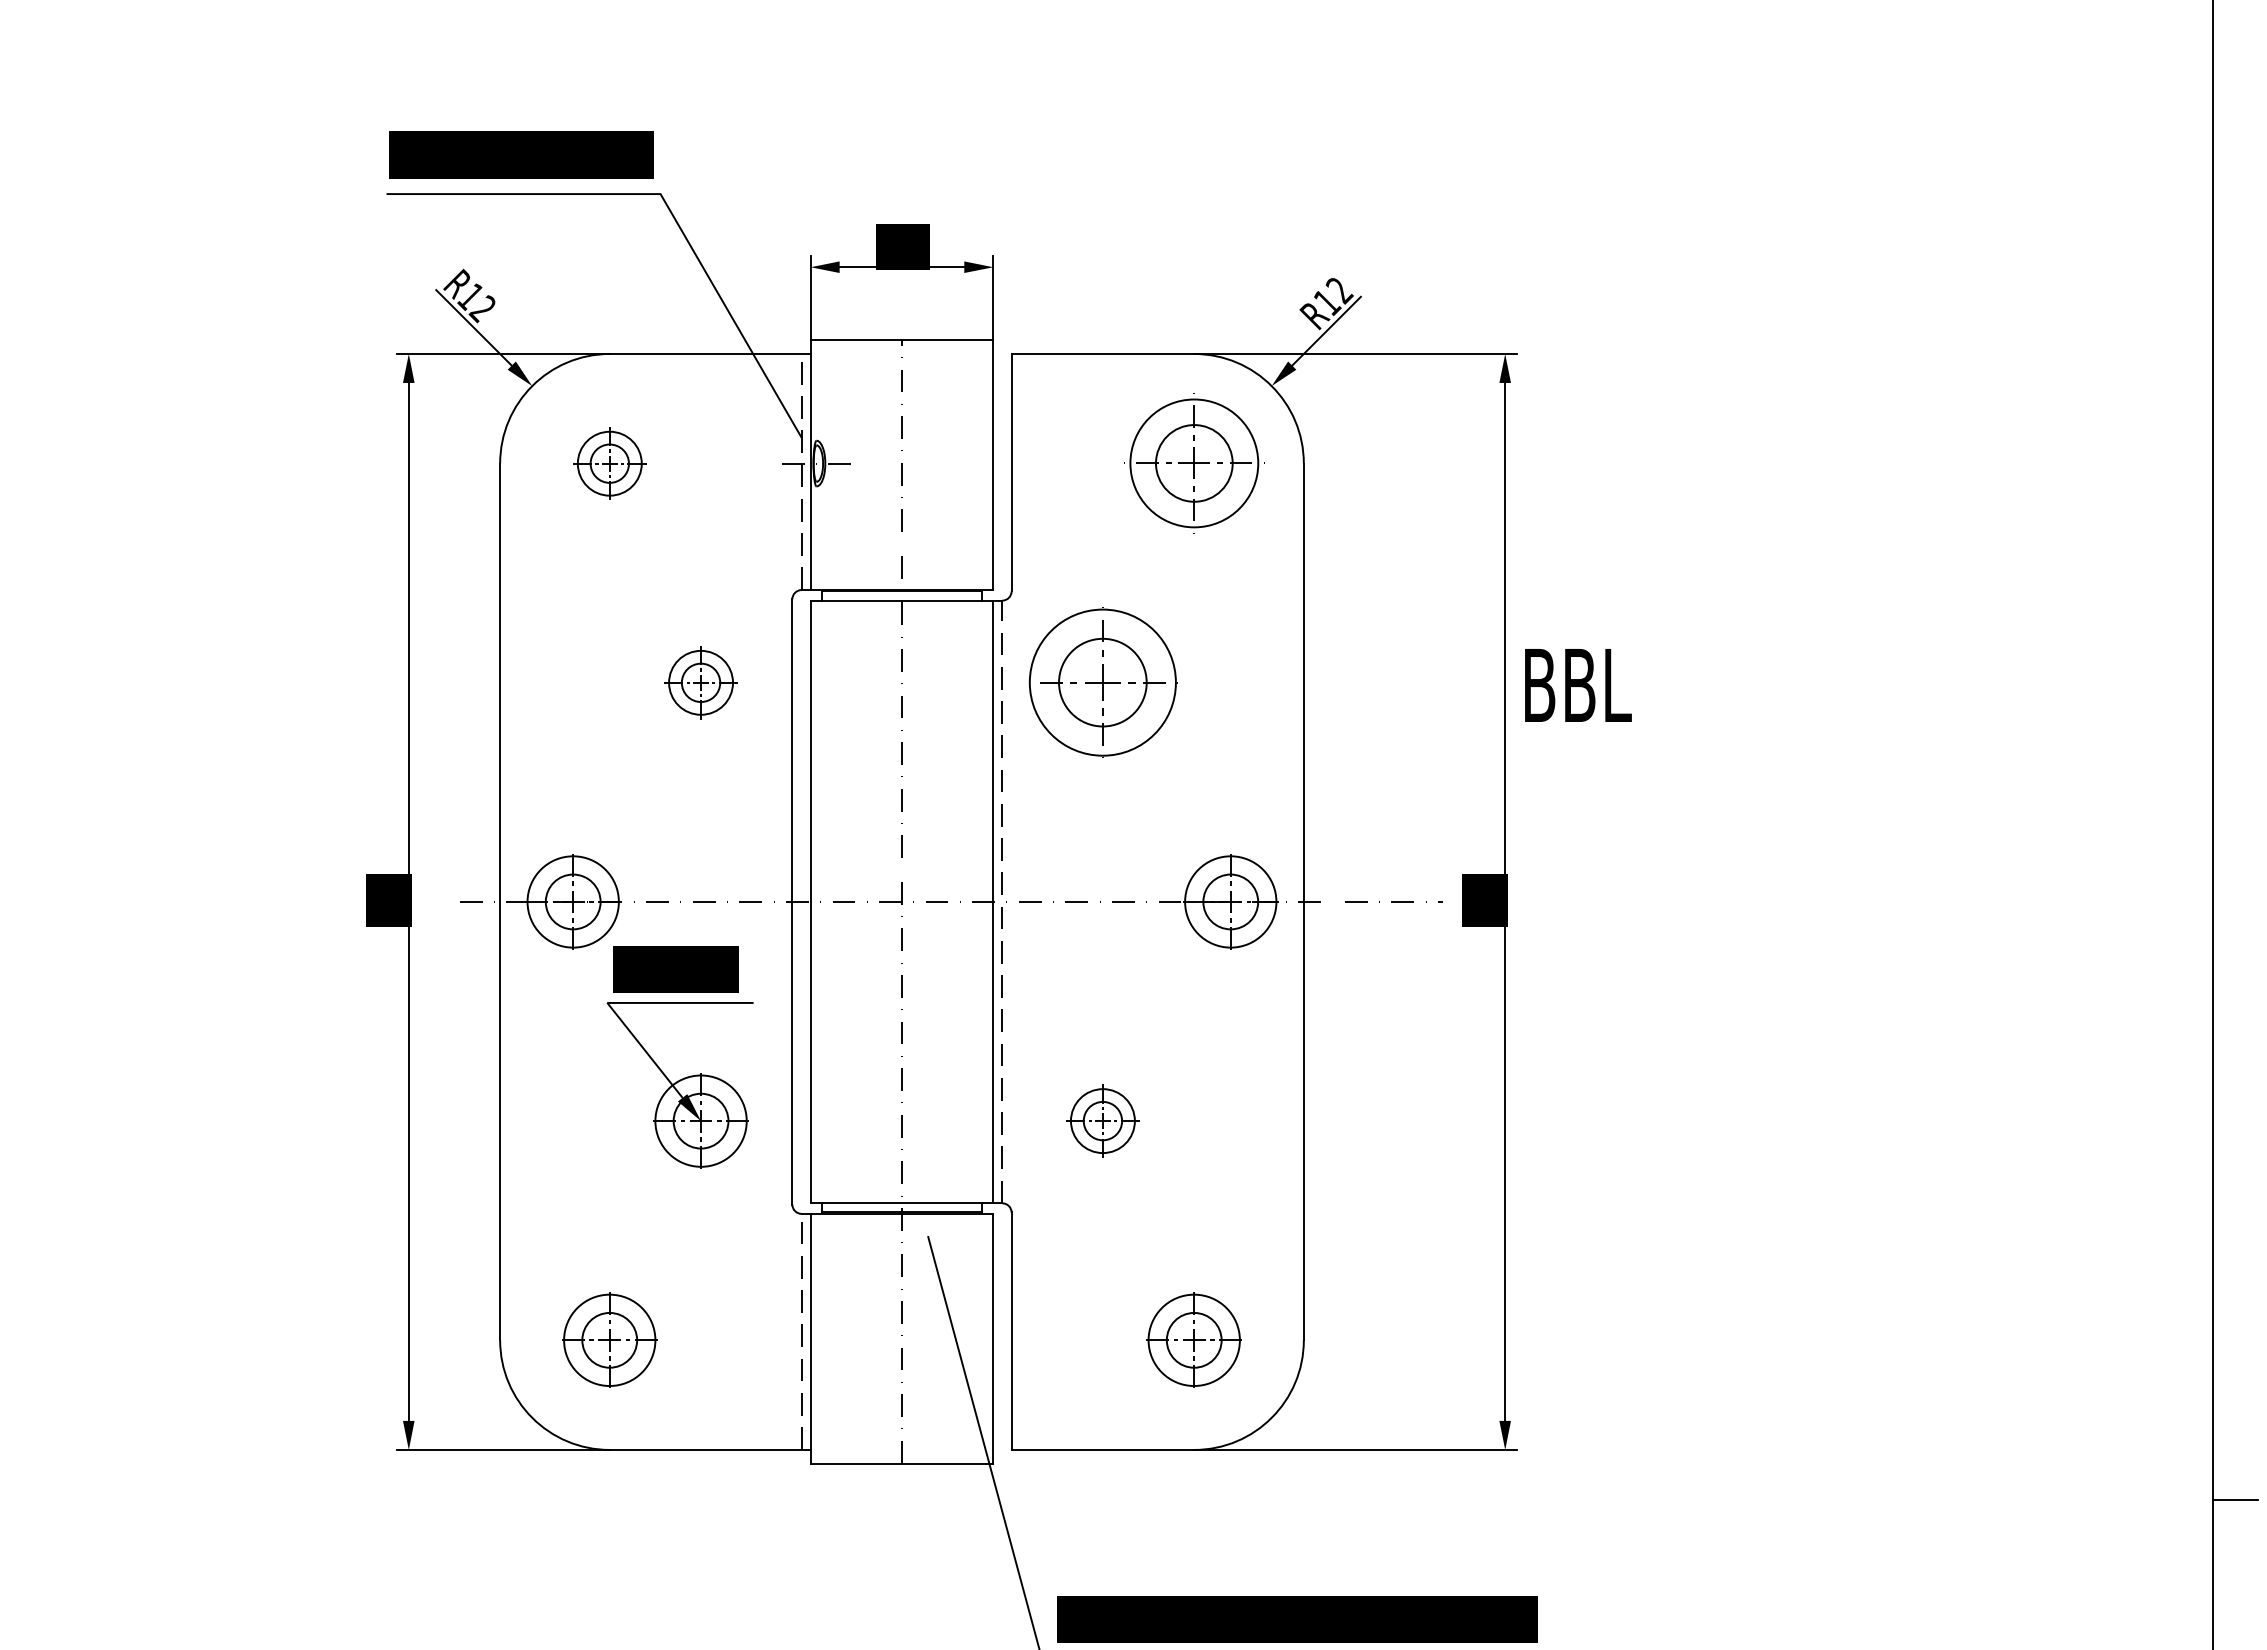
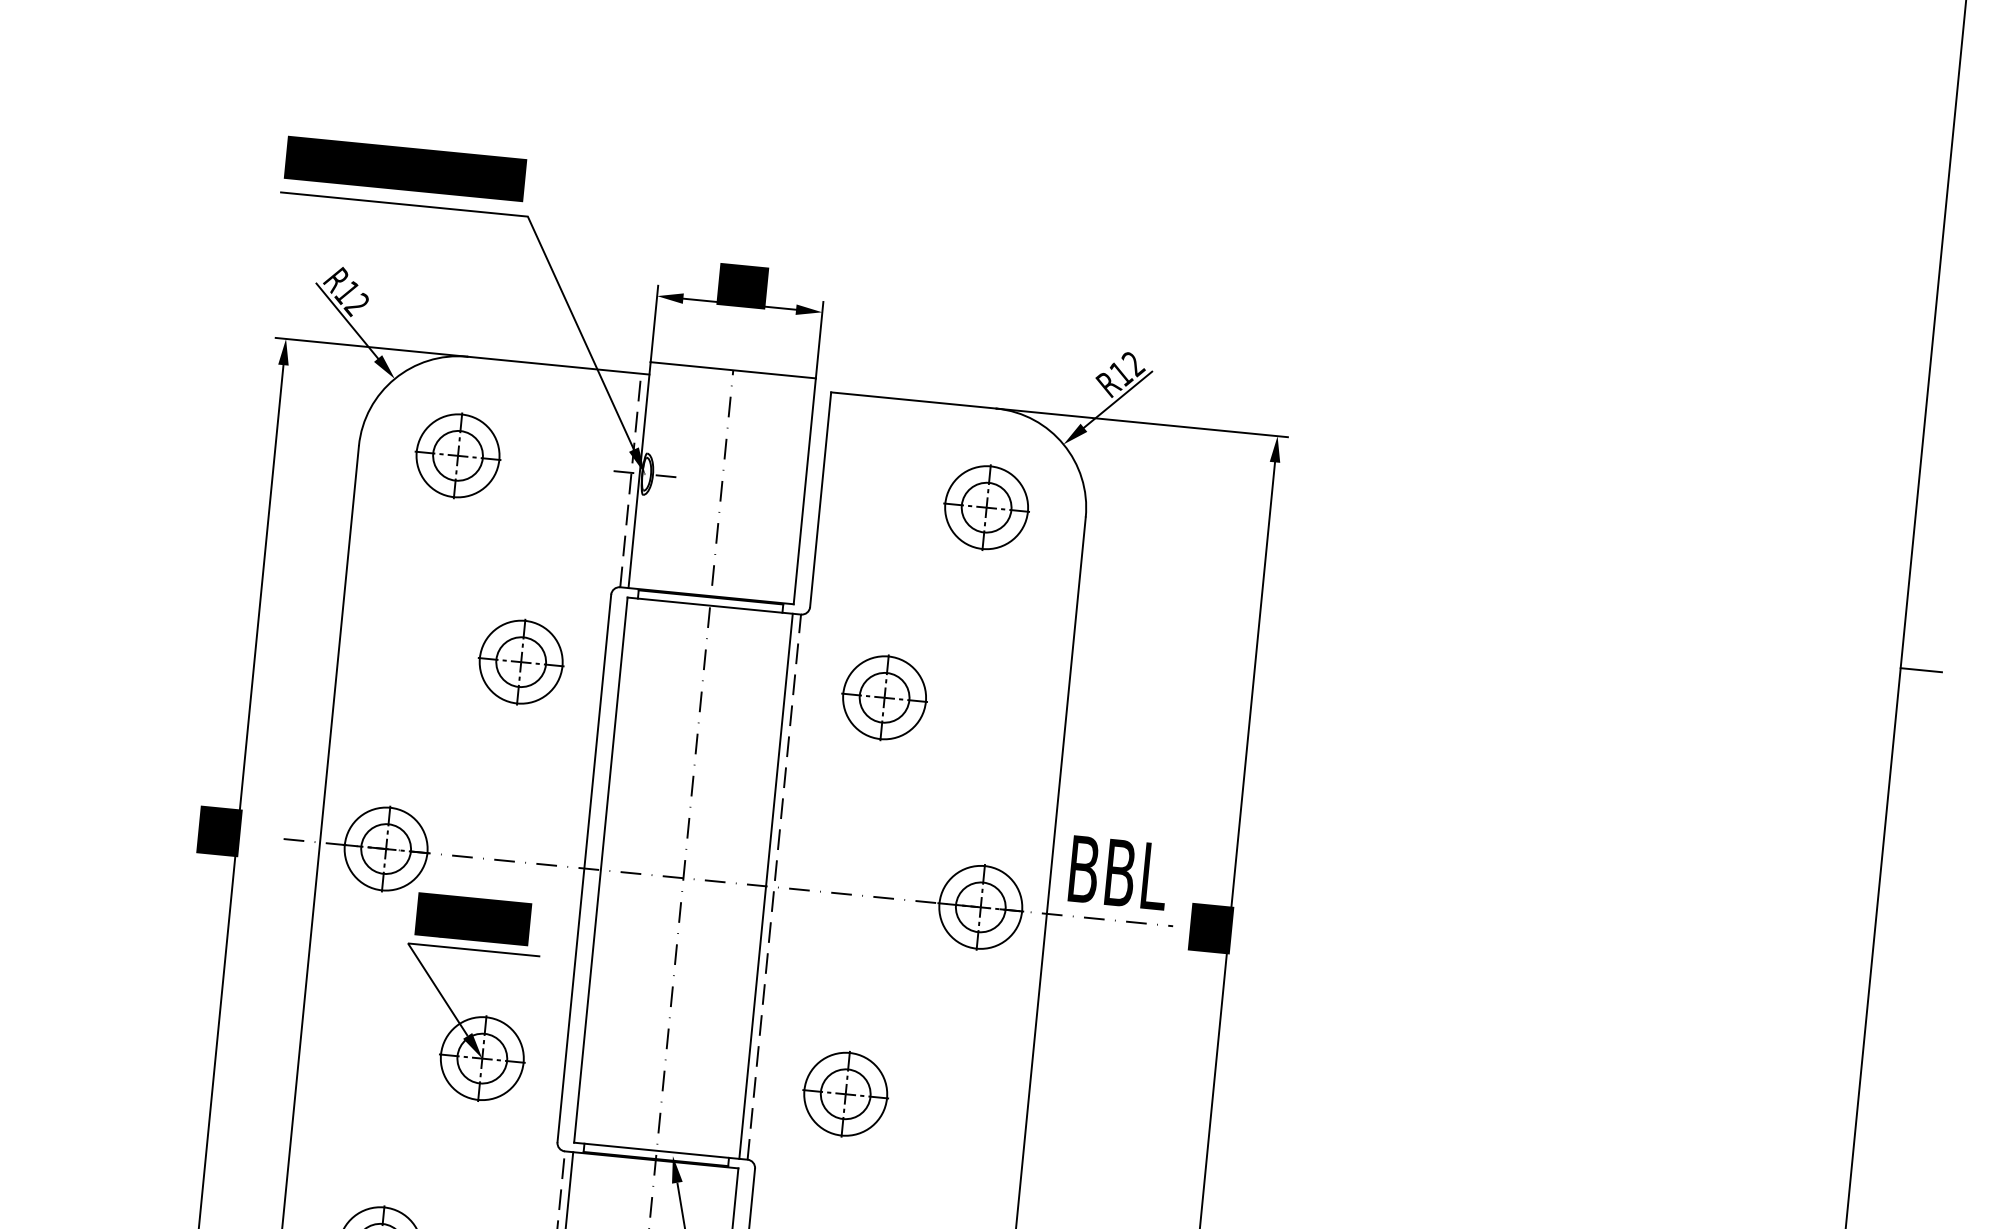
fill: (806, 448) -> (637, 459), added
part: (609, 463) -> (457, 455), size x1.43
part: (1193, 463) -> (985, 507), size x0.71
line: (2235, 541) -> (1921, 670), added
part: (700, 682) -> (520, 661), size x1.43
part: (1102, 682) -> (884, 697), size x0.62
text: (1578, 685) -> (1119, 873), moved
part: (1102, 1120) -> (845, 1093), size x1.43
fill: (926, 1222) -> (677, 1170), added

